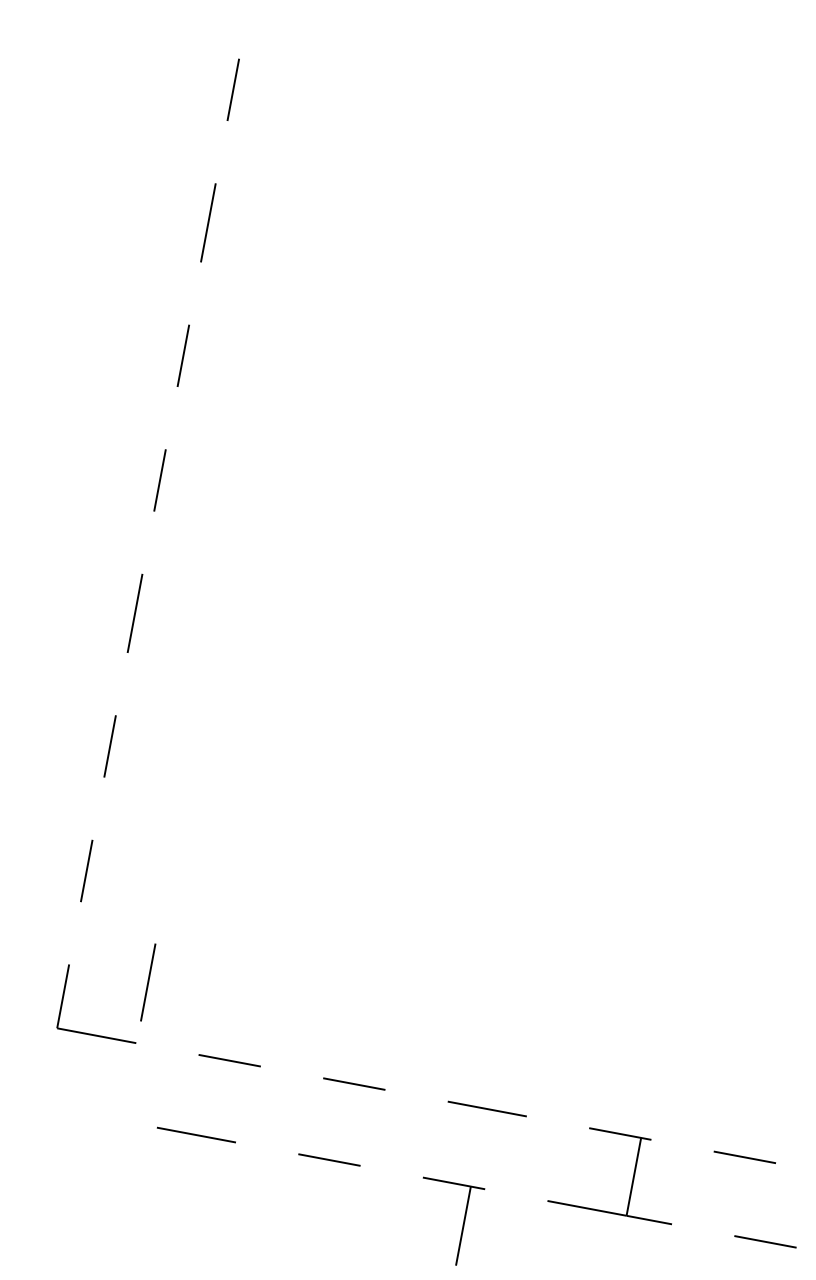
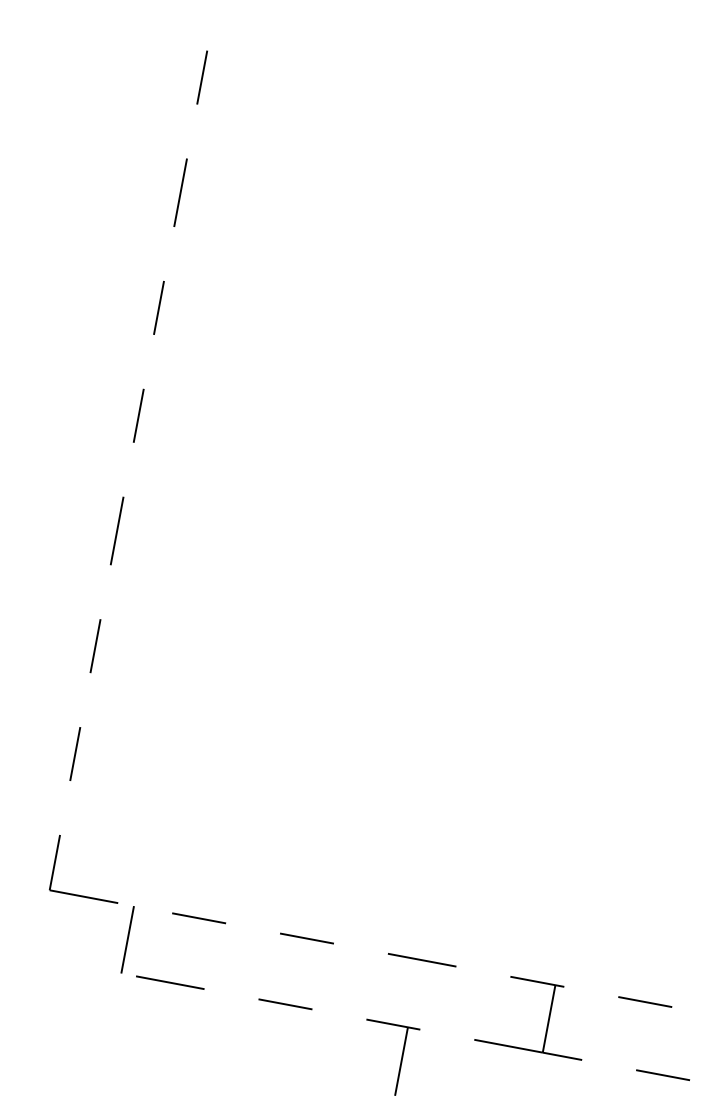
line: (148, 982) -> (127, 939), moved

